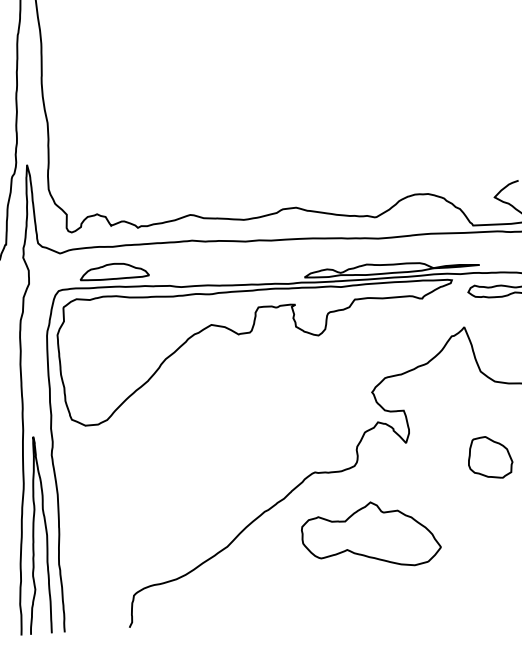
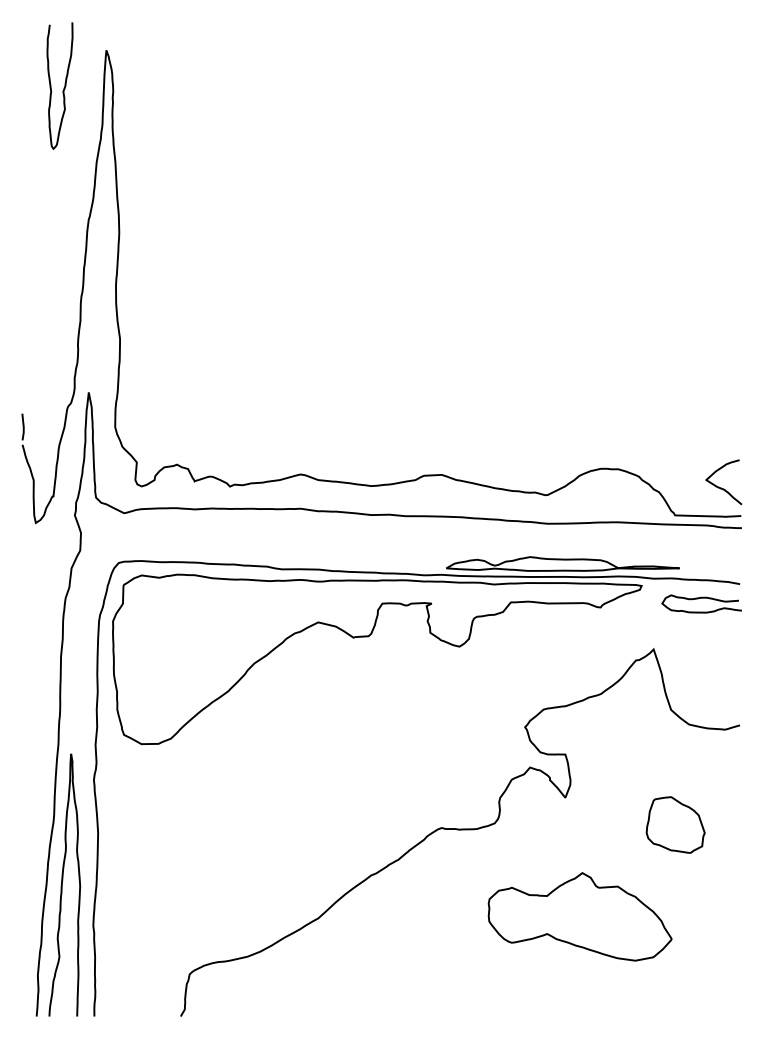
part: (114, 271) -> (194, 542), removed
part: (370, 535) -> (579, 916), moved

